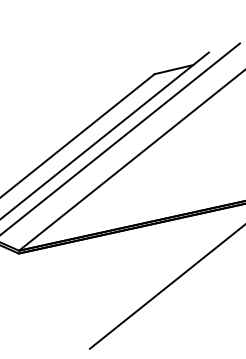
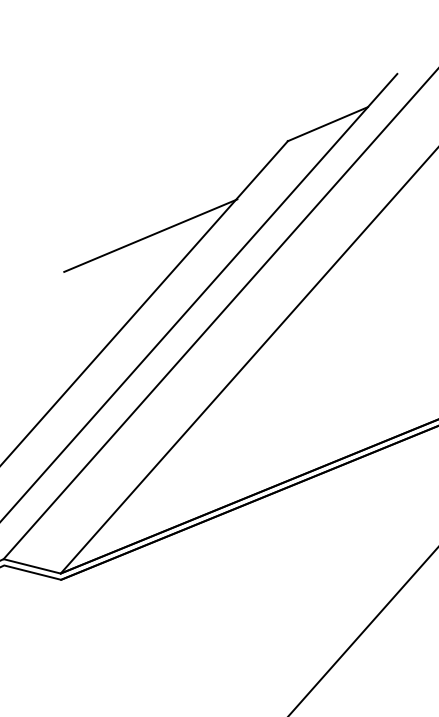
line: (85, 105) -> (150, 234), added

